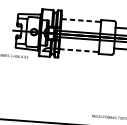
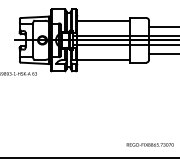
line: (81, 20) -> (103, 20), dashed -> solid
line: (79, 50) -> (103, 60), dashed -> solid

